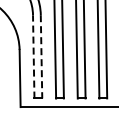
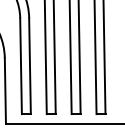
line: (33, 56) -> (20, 65), dashed -> solid
line: (41, 56) -> (29, 65), dashed -> solid

